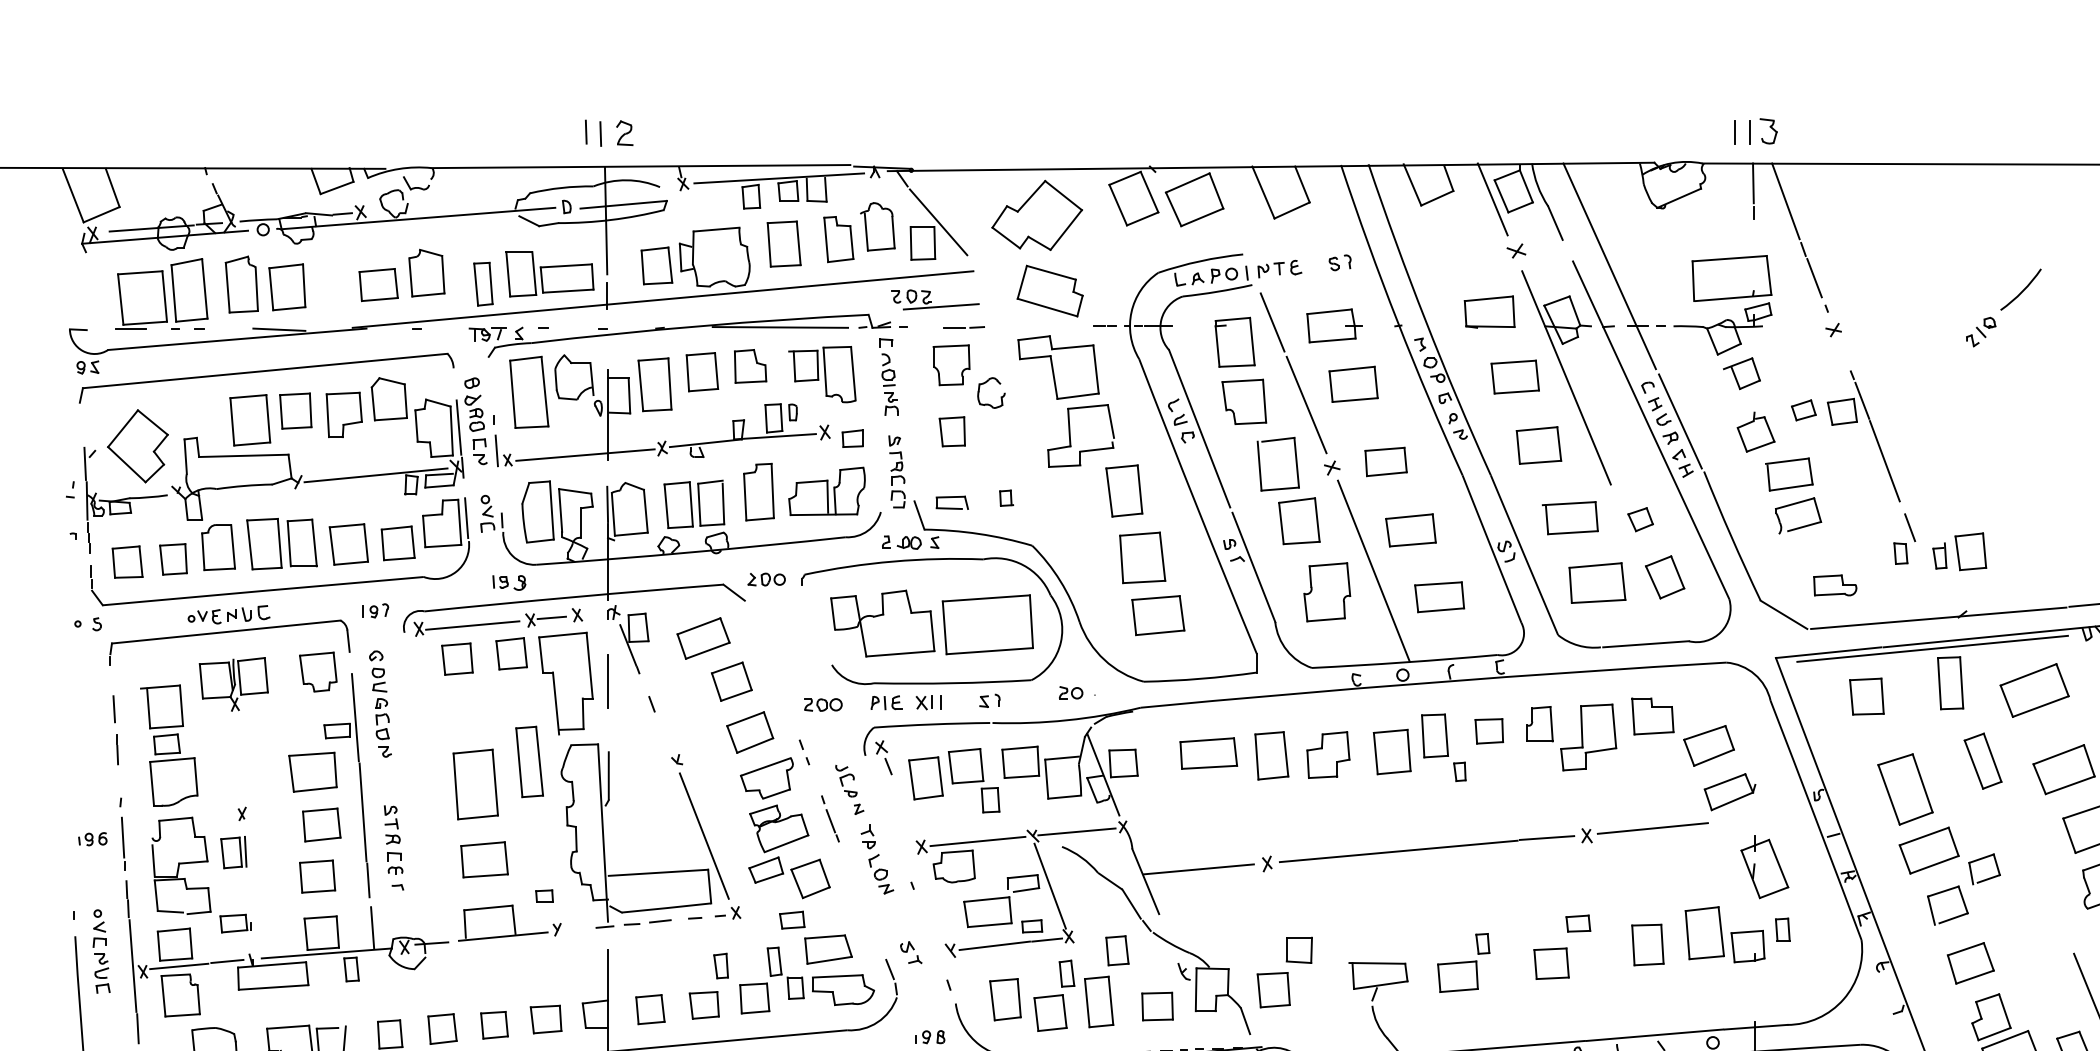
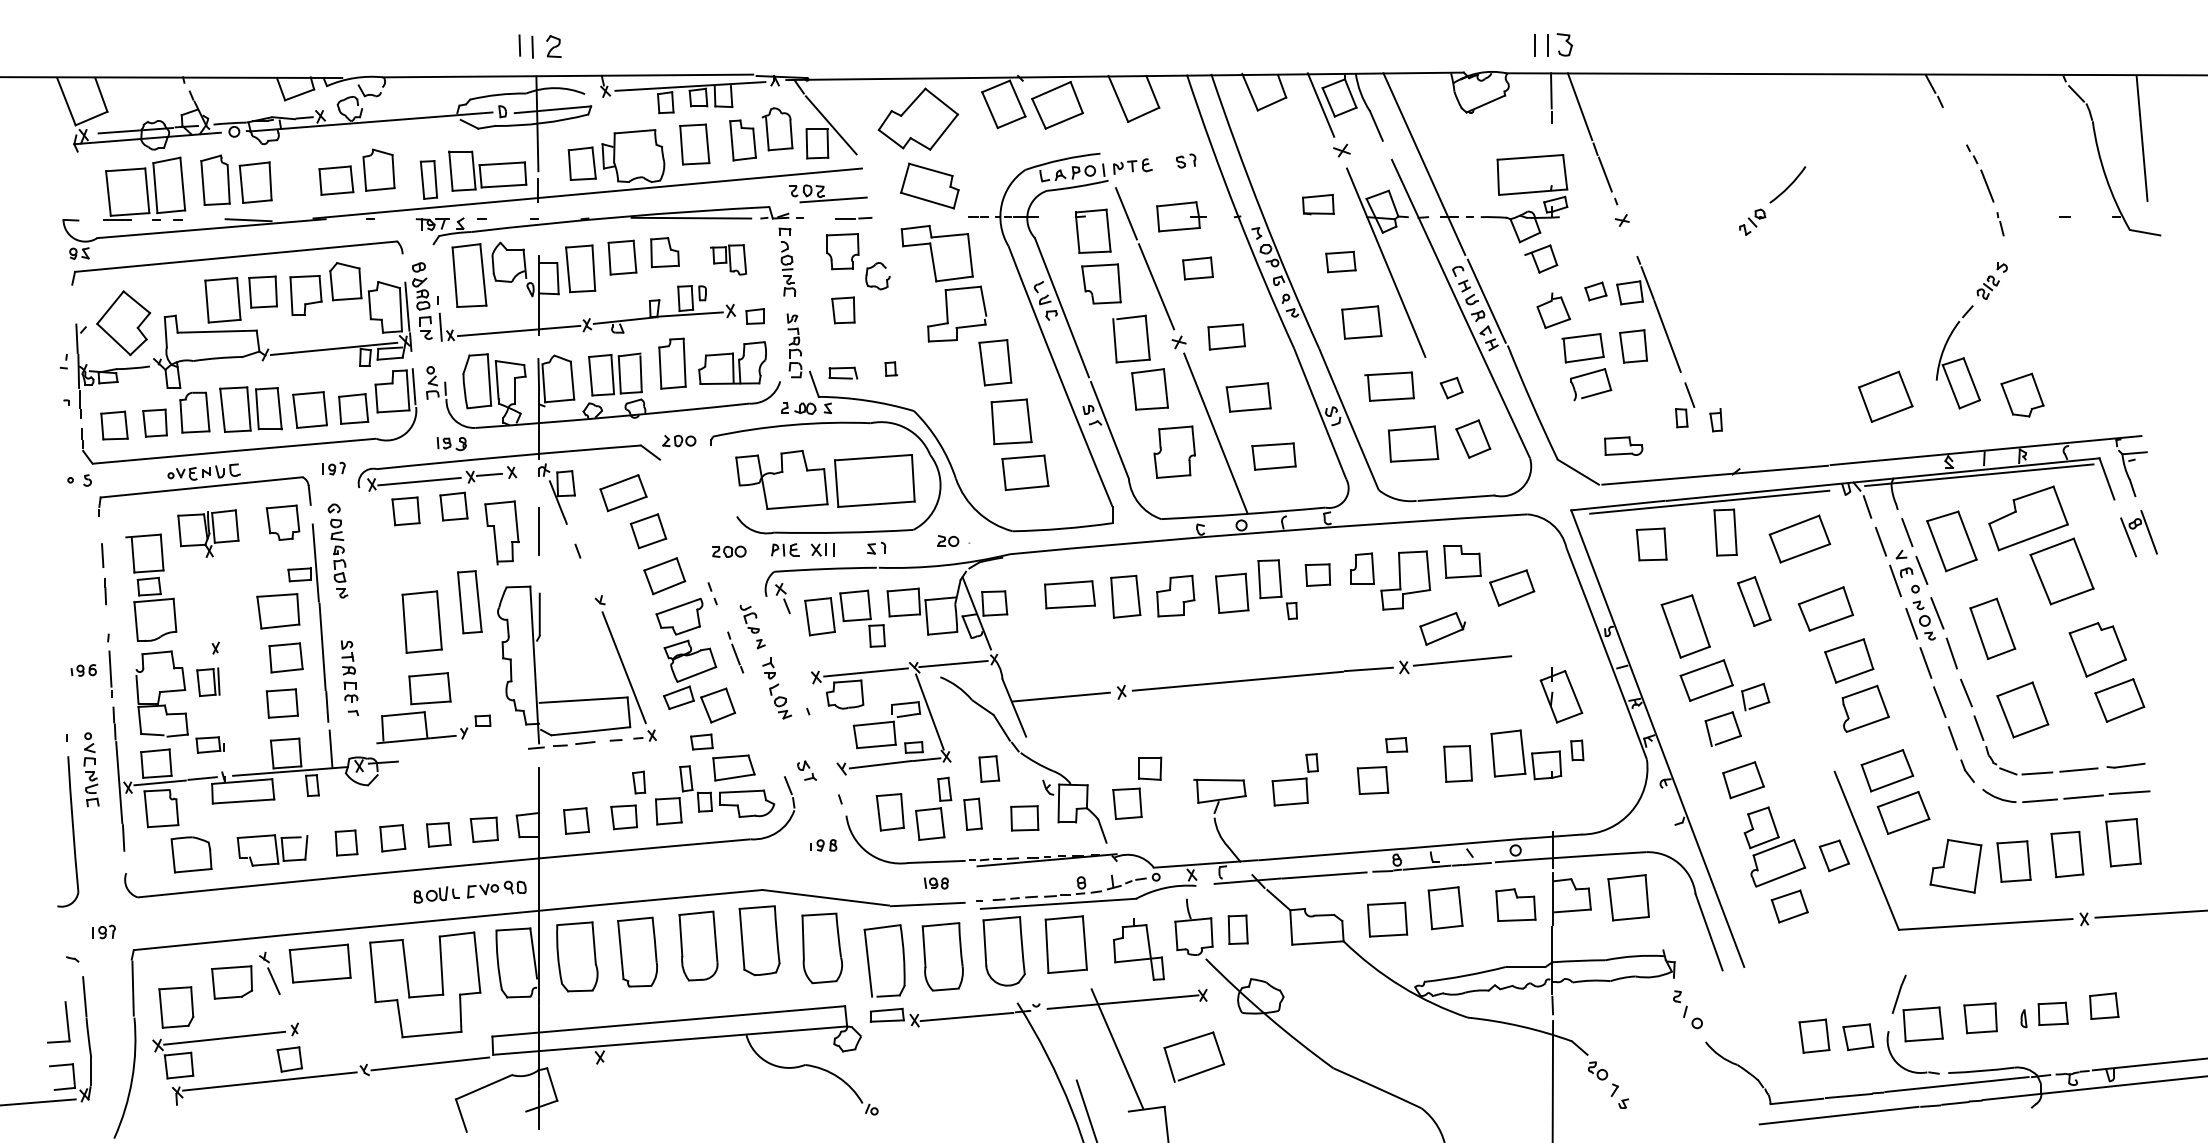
part: (1489, 311) -> (1318, 204), size x0.7
part: (822, 374) -> (728, 259), size x0.6
part: (1514, 376) -> (1340, 261), size x0.7
part: (1353, 384) -> (1197, 268), size x0.7
part: (1970, 551) -> (1633, 346), moved
part: (565, 683) -> (501, 532), size x0.7
part: (1729, 791) -> (1442, 628), moved
part: (510, 922) -> (422, 727), moved
part: (1098, 1002) -> (972, 814), size x0.7

